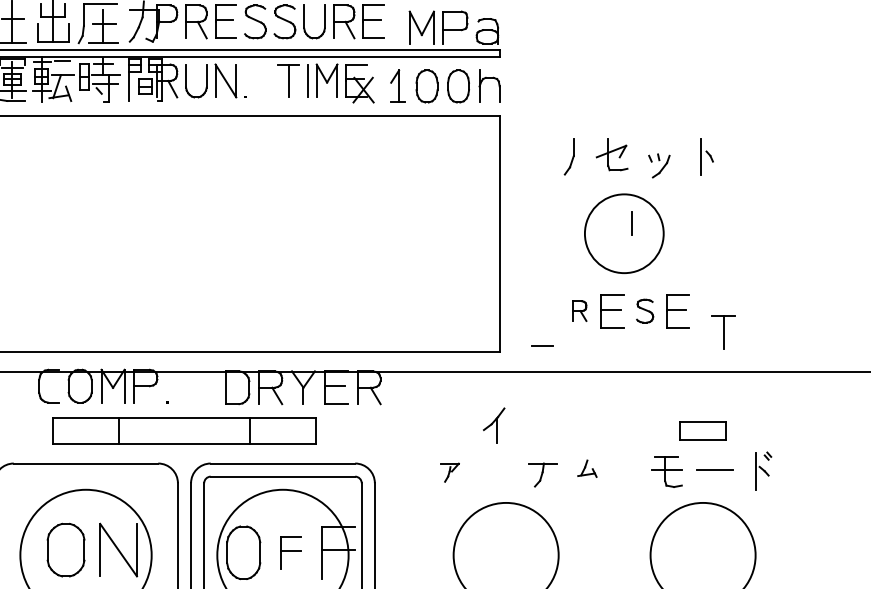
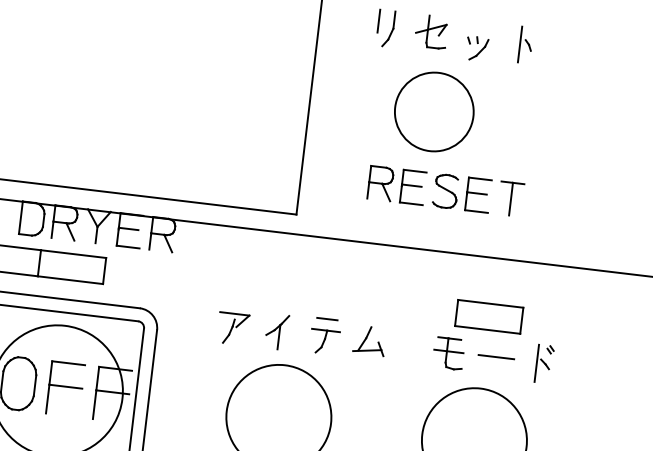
line: (631, 223) -> (378, 21), moved
part: (579, 310) -> (380, 182), size x1.67
part: (644, 310) -> (445, 190), size x1.43
part: (723, 332) -> (510, 199), moved
line: (542, 345) -> (327, 318), moved
part: (494, 425) -> (277, 331), moved
part: (702, 430) -> (488, 316), size x1.43
part: (587, 468) -> (369, 340), size x1.67
part: (449, 472) -> (232, 328), size x1.67
part: (290, 552) -> (65, 388), size x1.67

